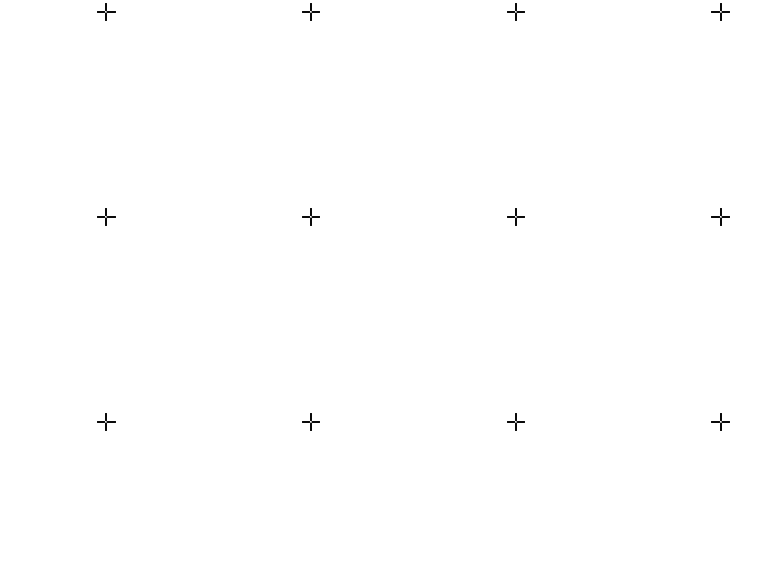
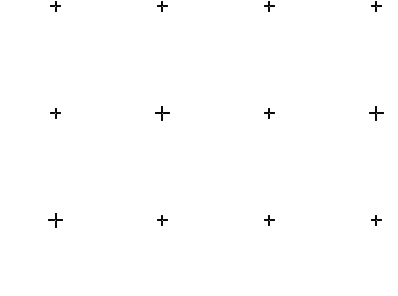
part: (311, 216) -> (162, 113), size x1.6
part: (720, 216) -> (376, 113), size x1.6
part: (106, 421) -> (55, 220), size x1.6

